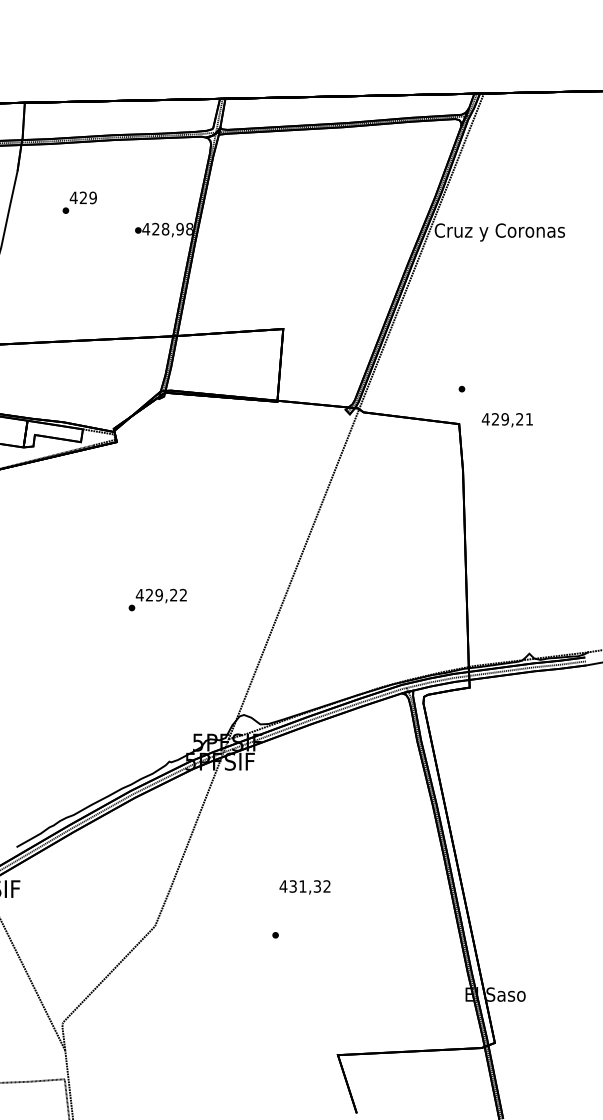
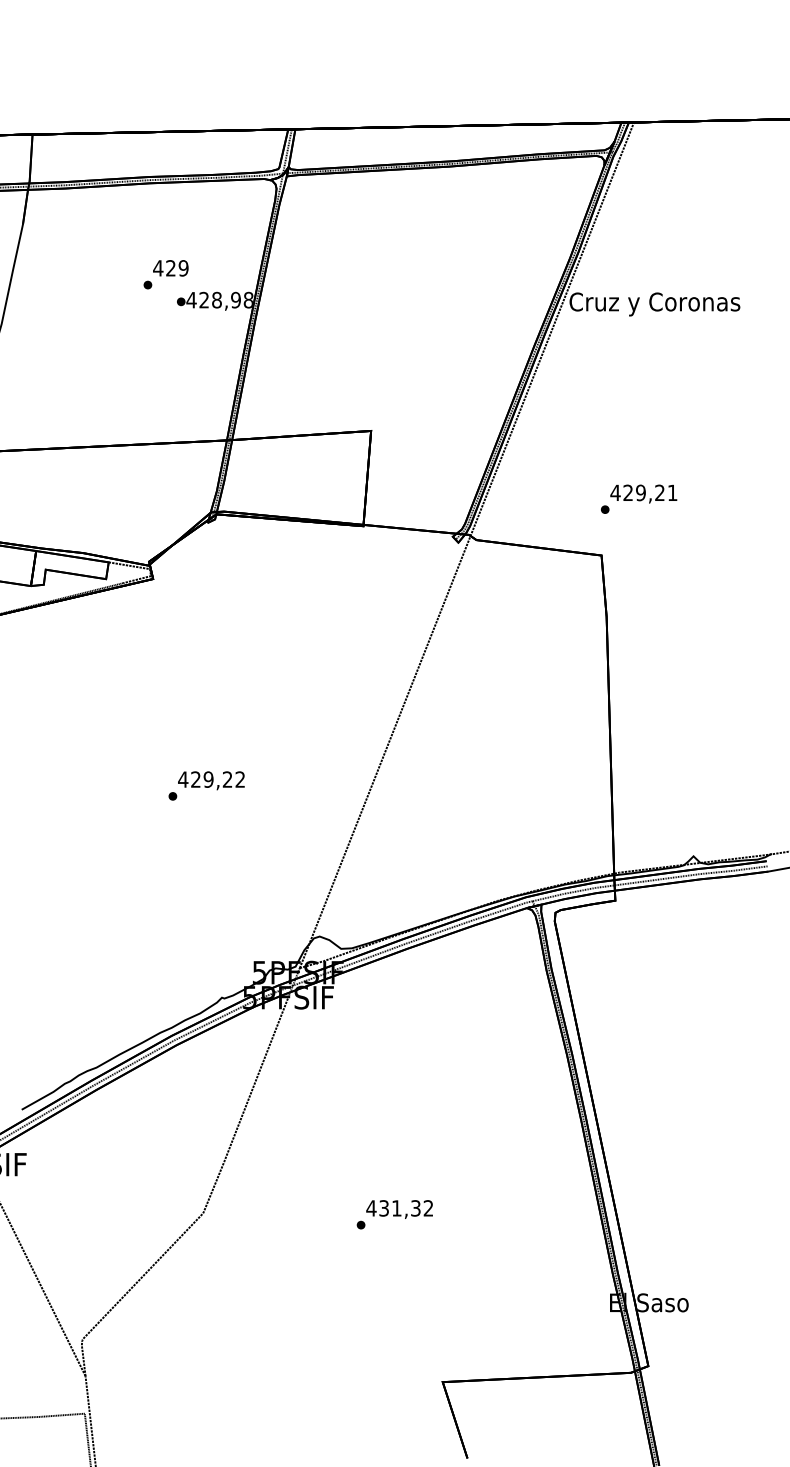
text: (79, 202) -> (165, 274), moved
text: (506, 420) -> (642, 494), moved
text: (304, 887) -> (398, 1209), moved

